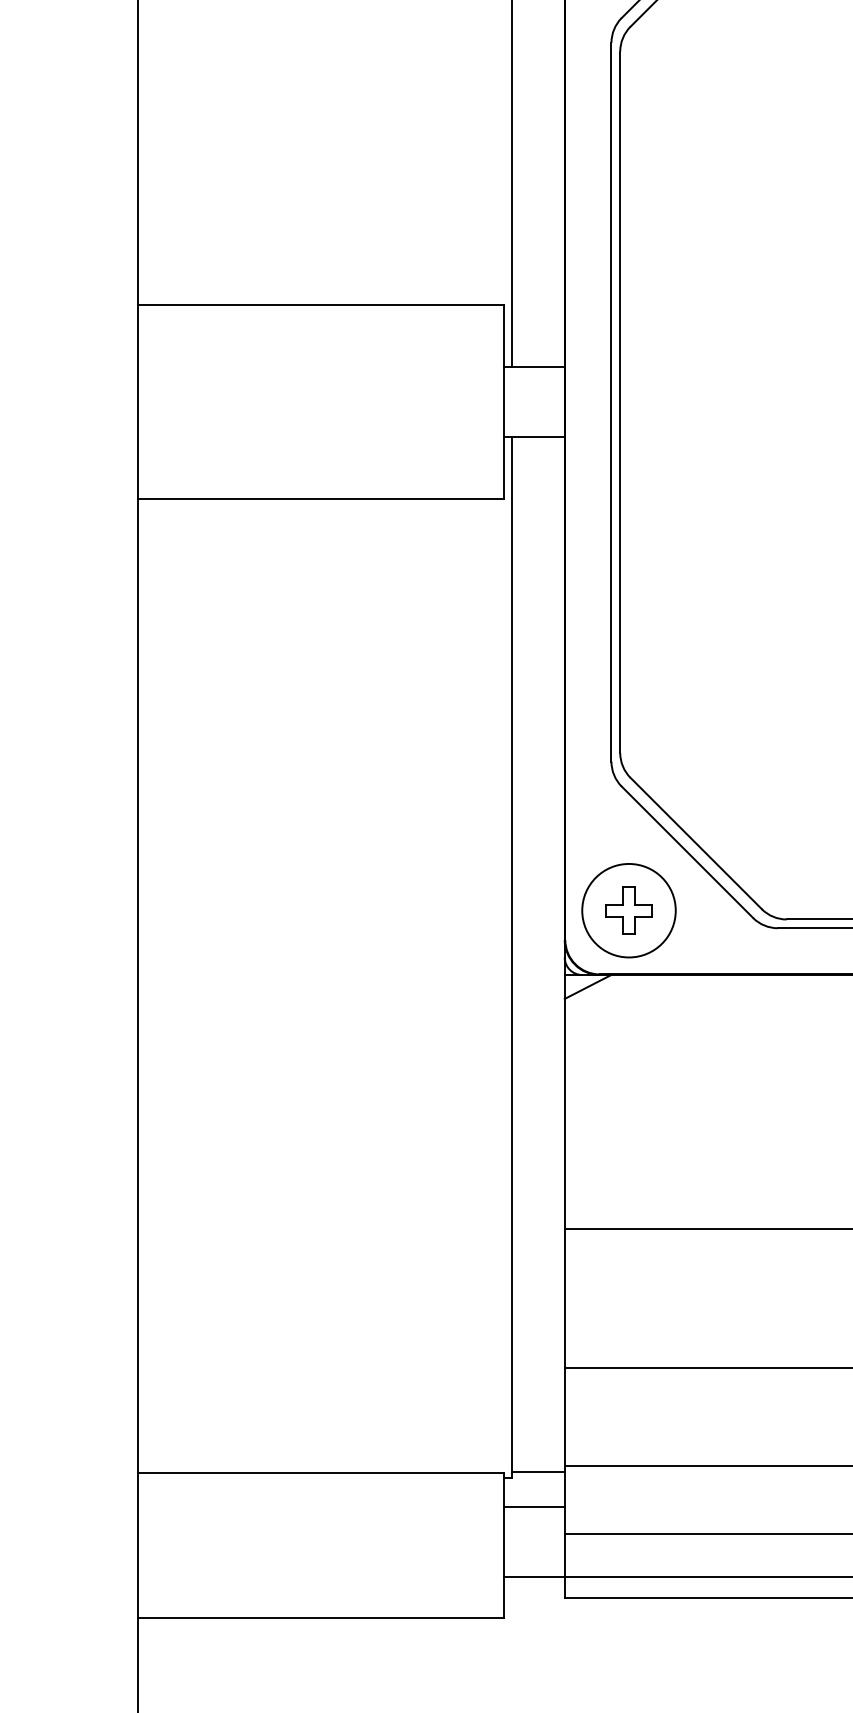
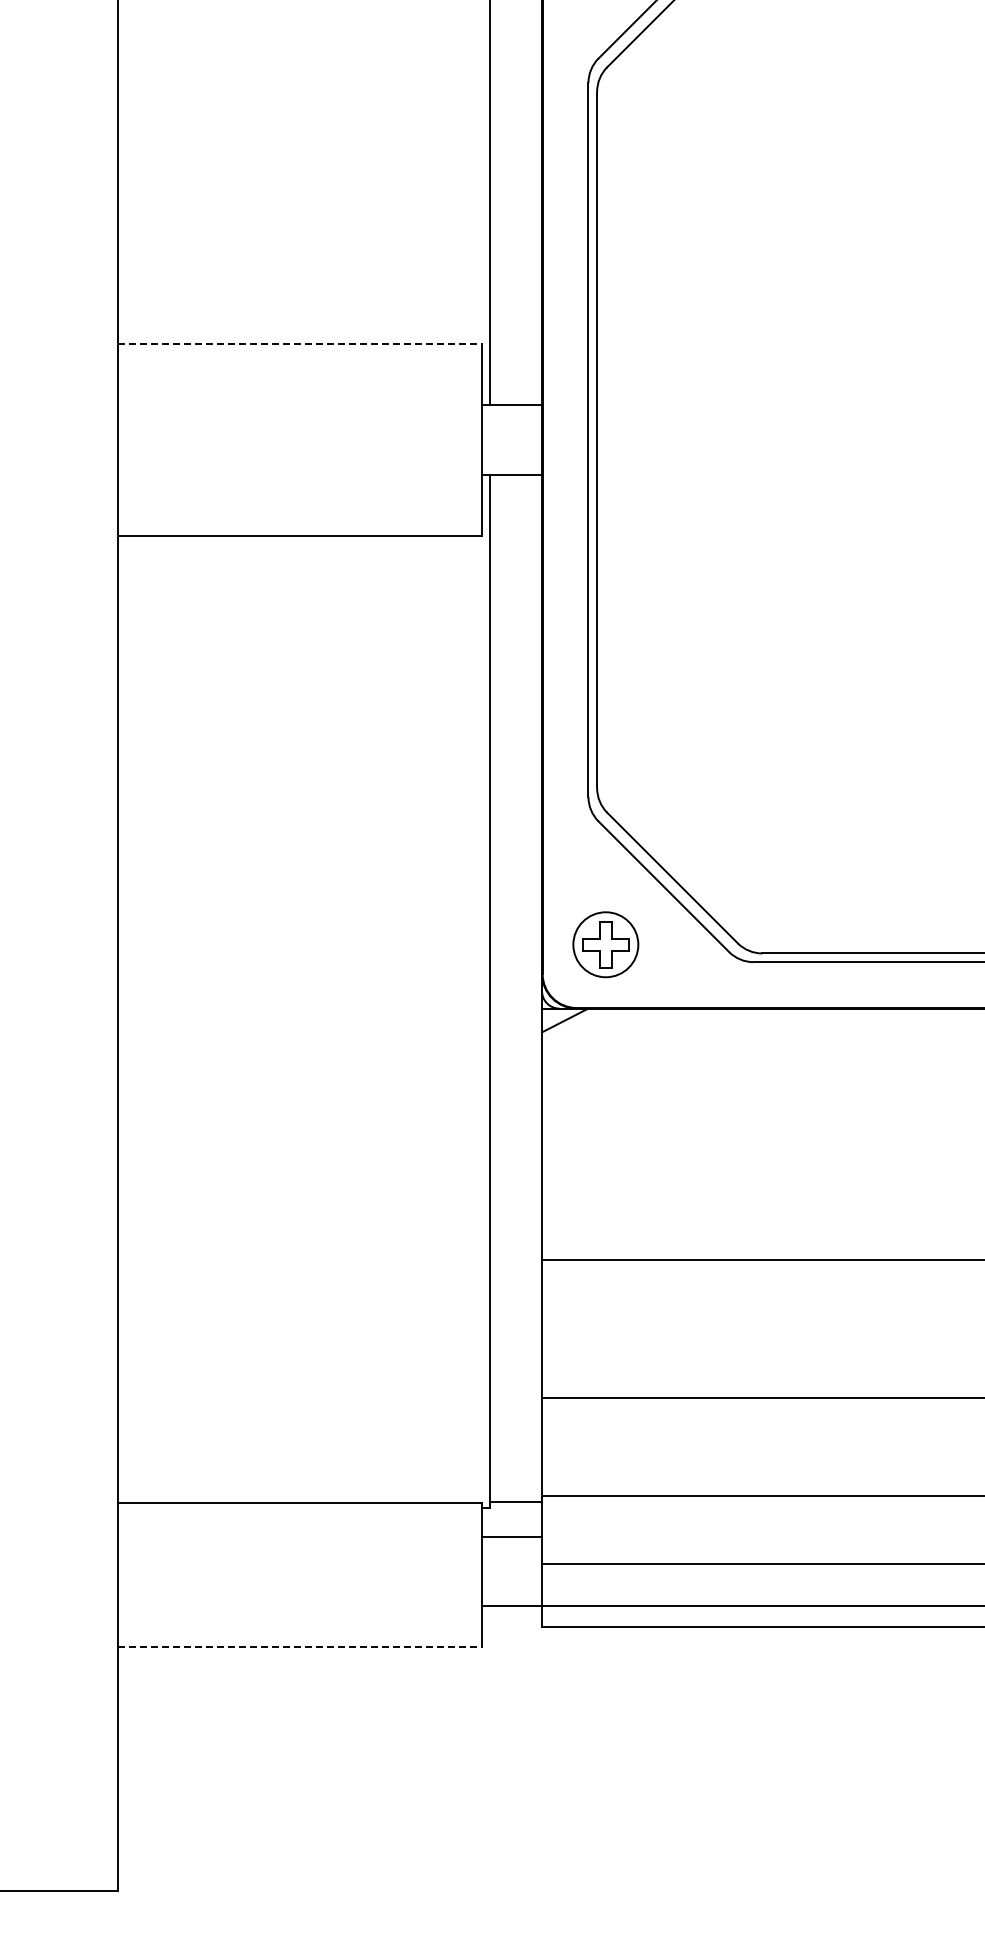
line: (321, 305) -> (300, 343), solid -> dashed
circle: (628, 910) -> (605, 944), size x0.7
line: (321, 1617) -> (300, 1646), solid -> dashed

